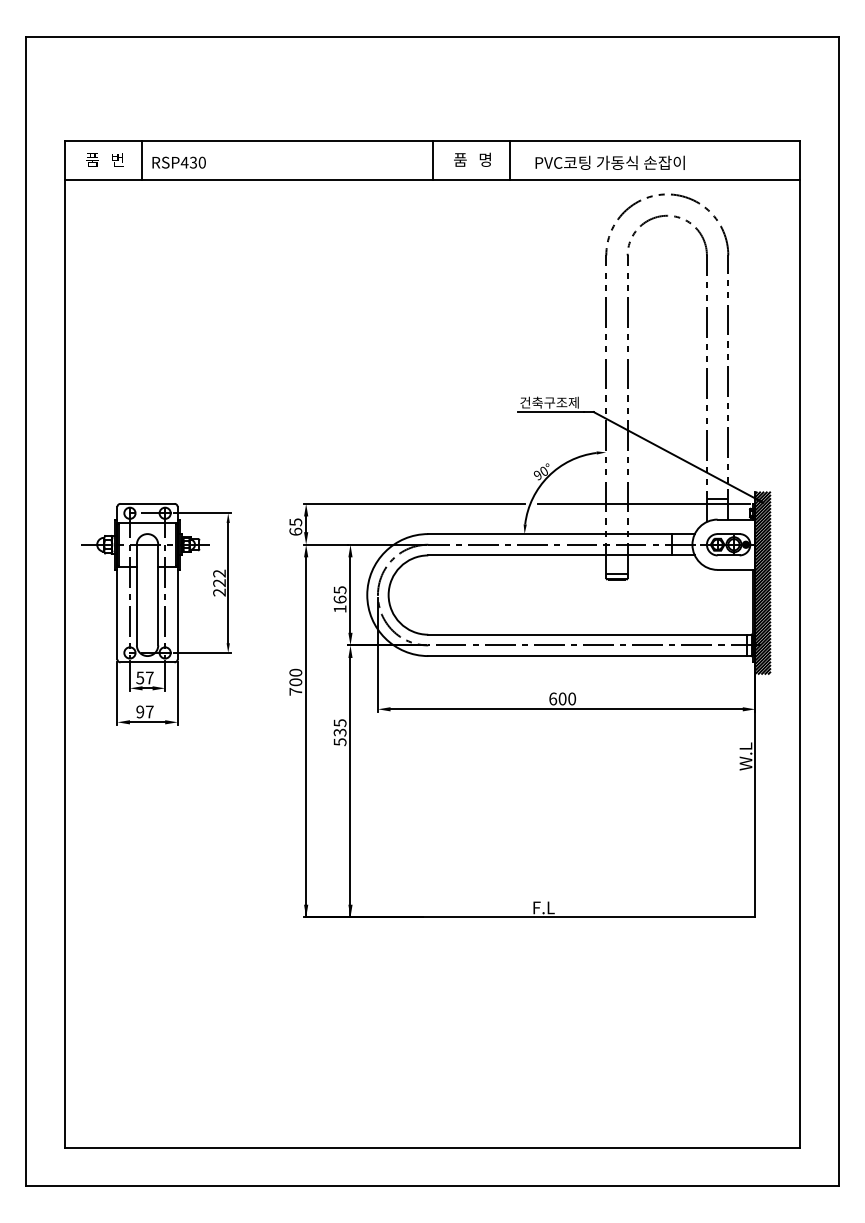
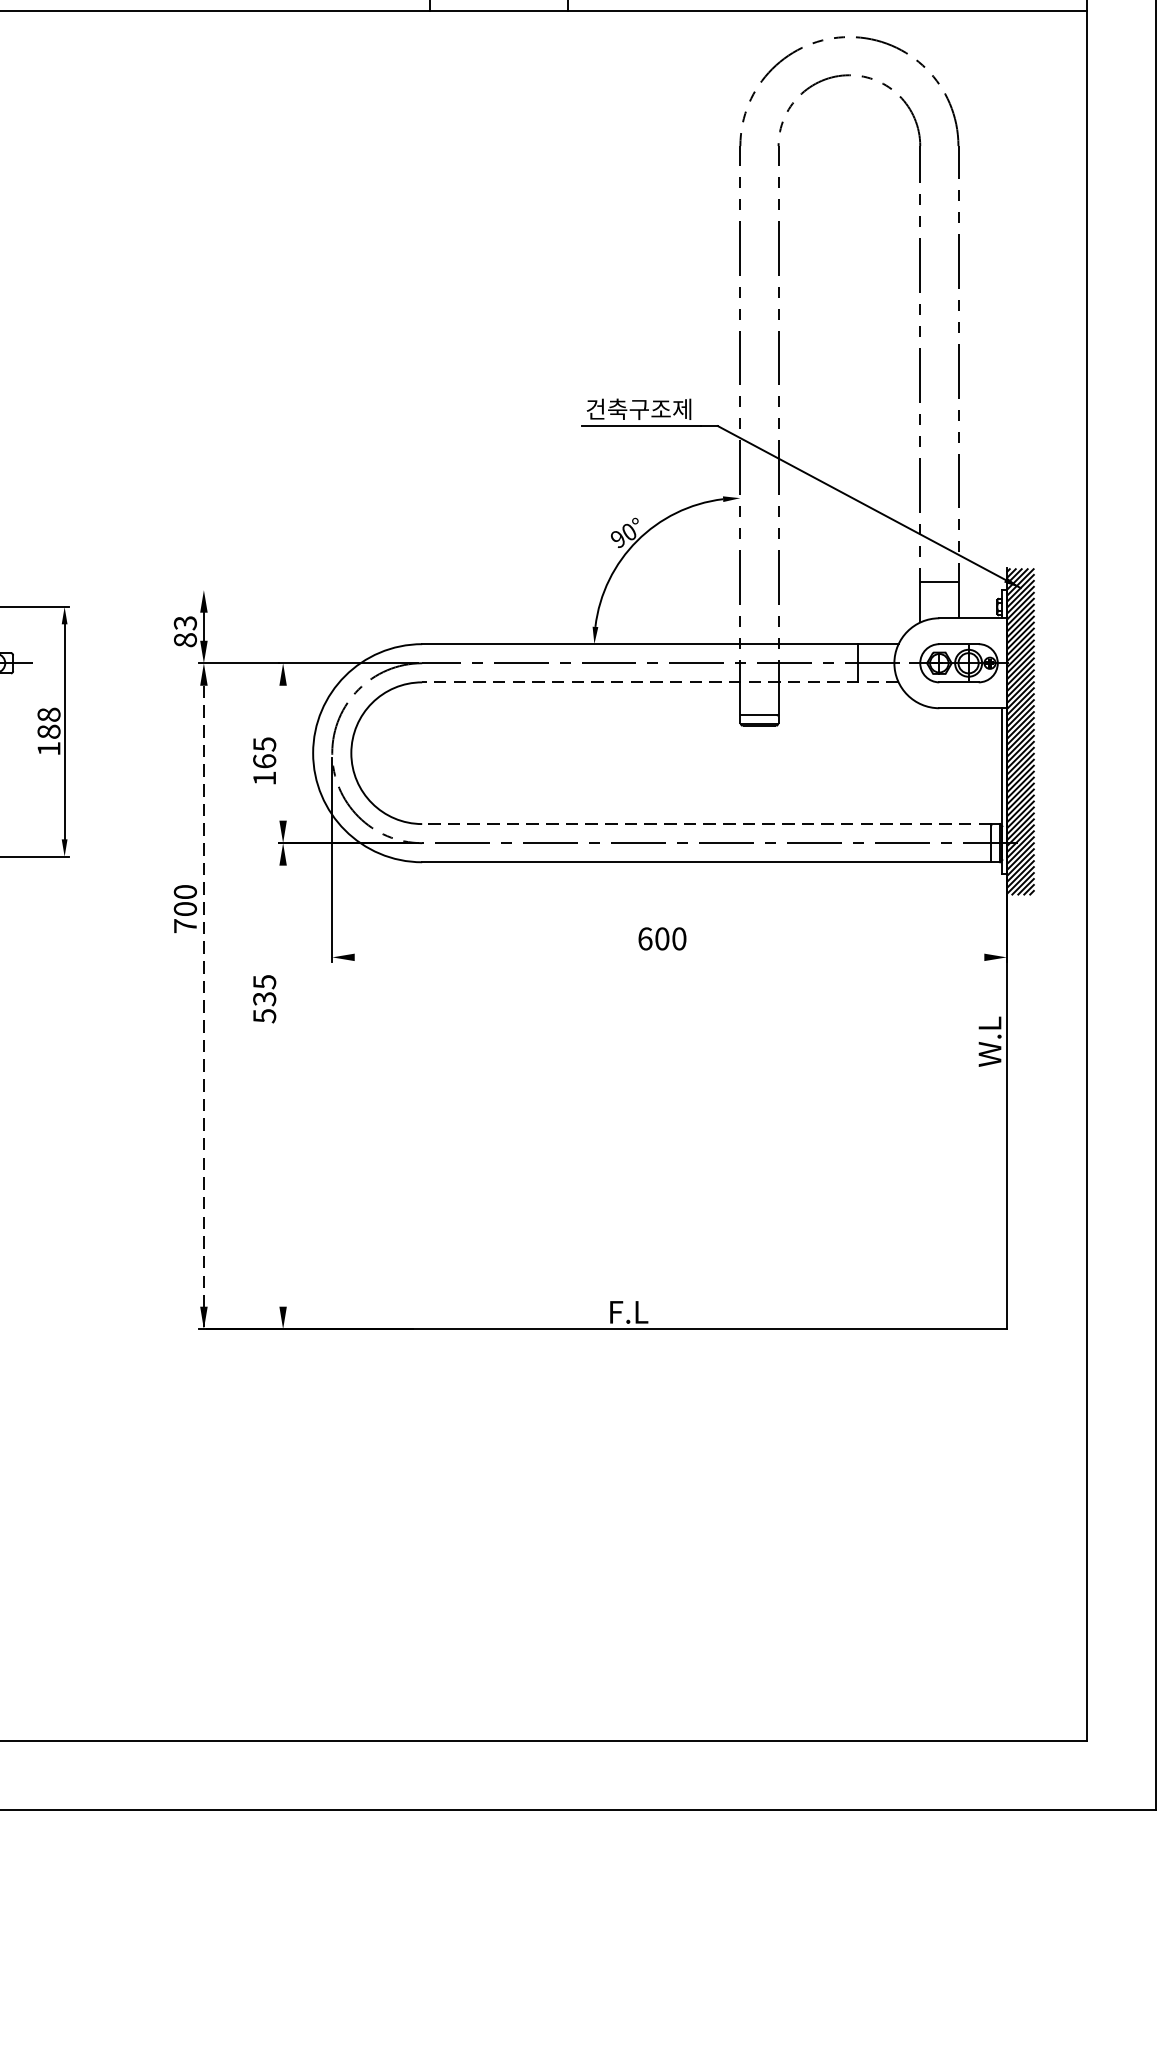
line: (413, 503) -> (395, 589), removed
line: (643, 503) -> (806, 589), removed
text: (295, 526) -> (184, 630), 65 -> 83
line: (561, 555) -> (660, 682), solid -> dashed
text: (219, 582) -> (49, 730), 222 -> 188
line: (350, 594) -> (283, 752), removed
line: (586, 634) -> (704, 823), solid -> dashed
line: (566, 709) -> (669, 957), removed
line: (306, 737) -> (204, 1007), solid -> dashed
line: (350, 787) -> (283, 1097), removed

